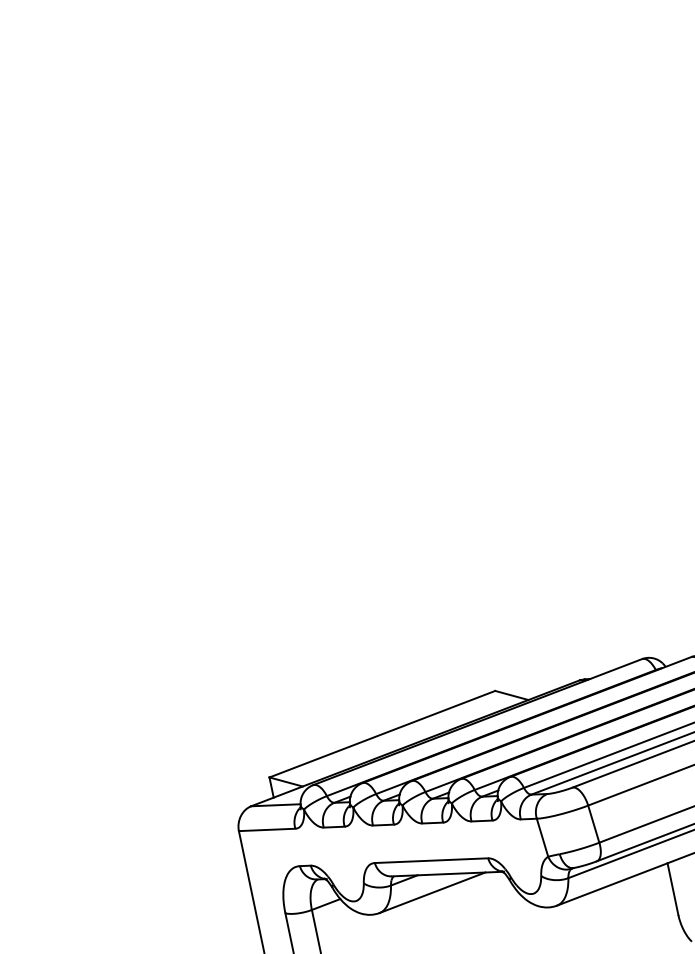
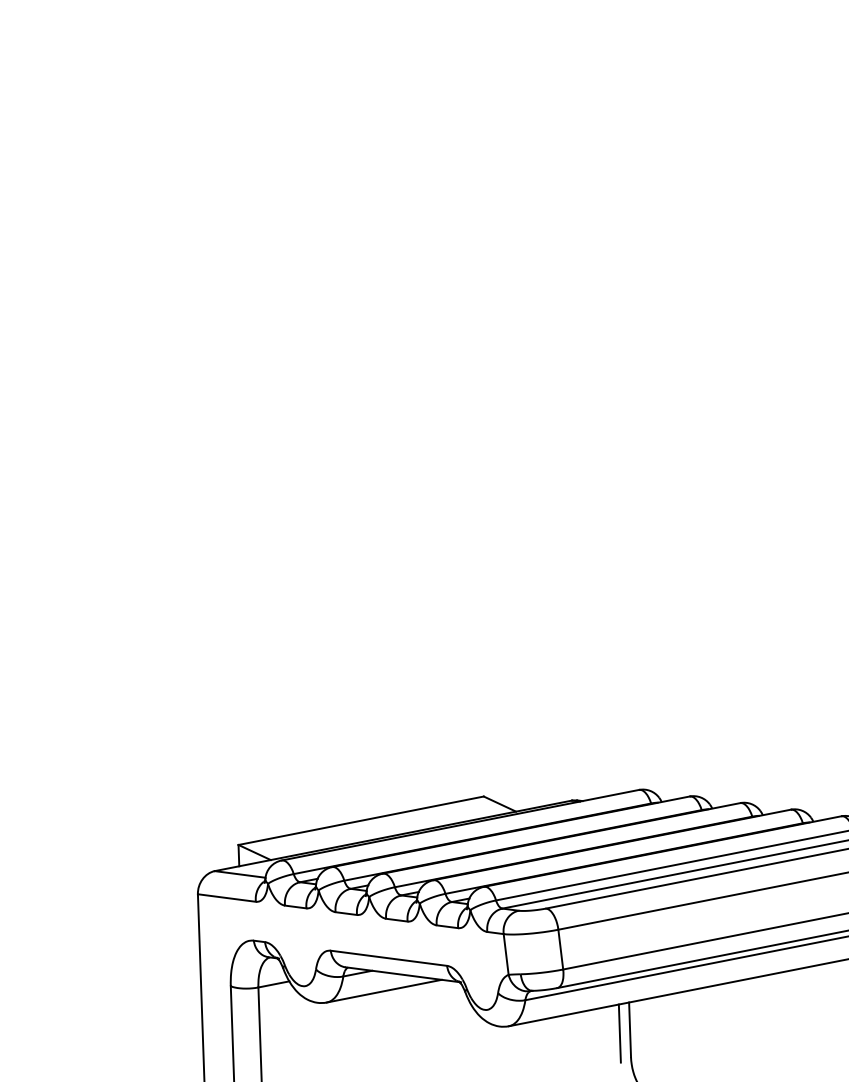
line: (663, 894) -> (619, 1033), added

